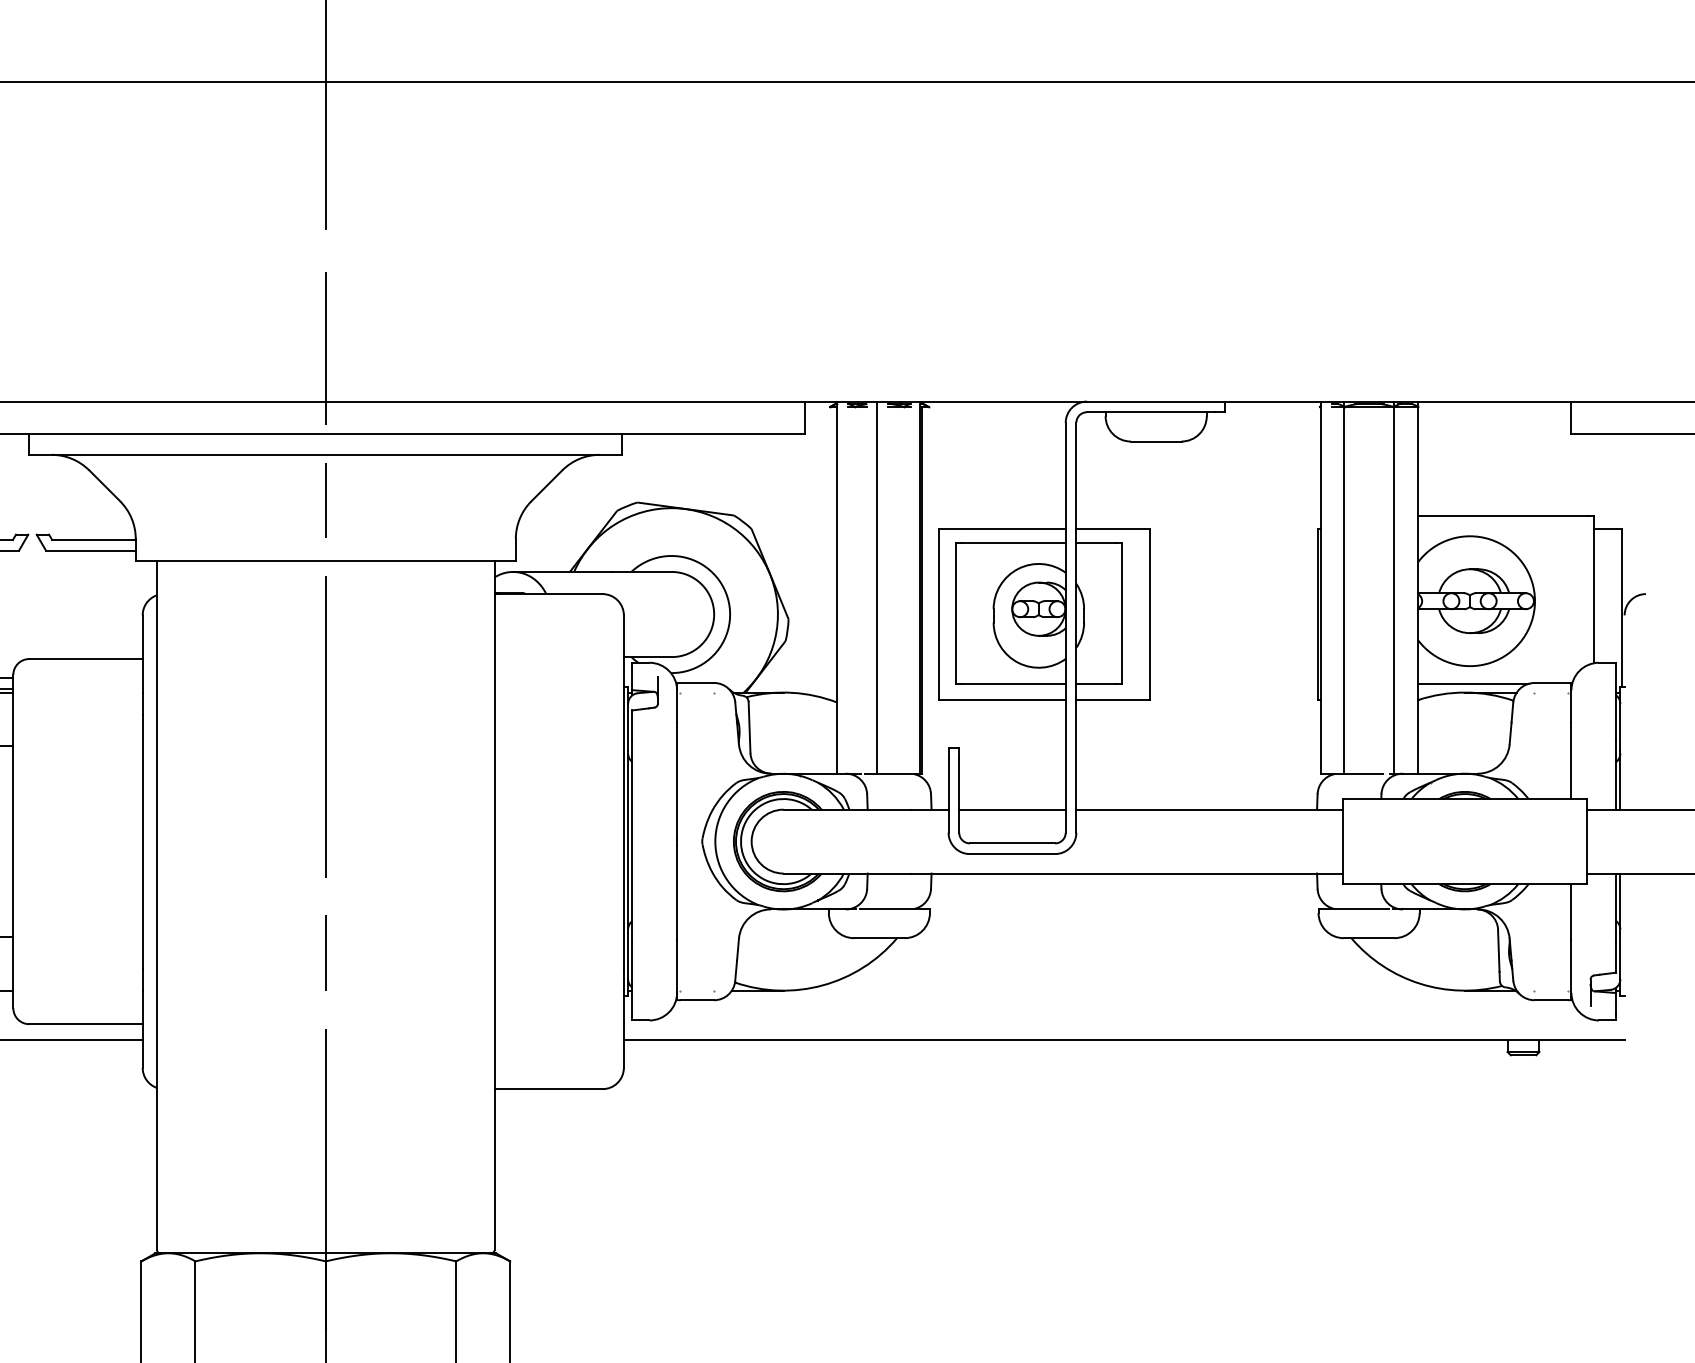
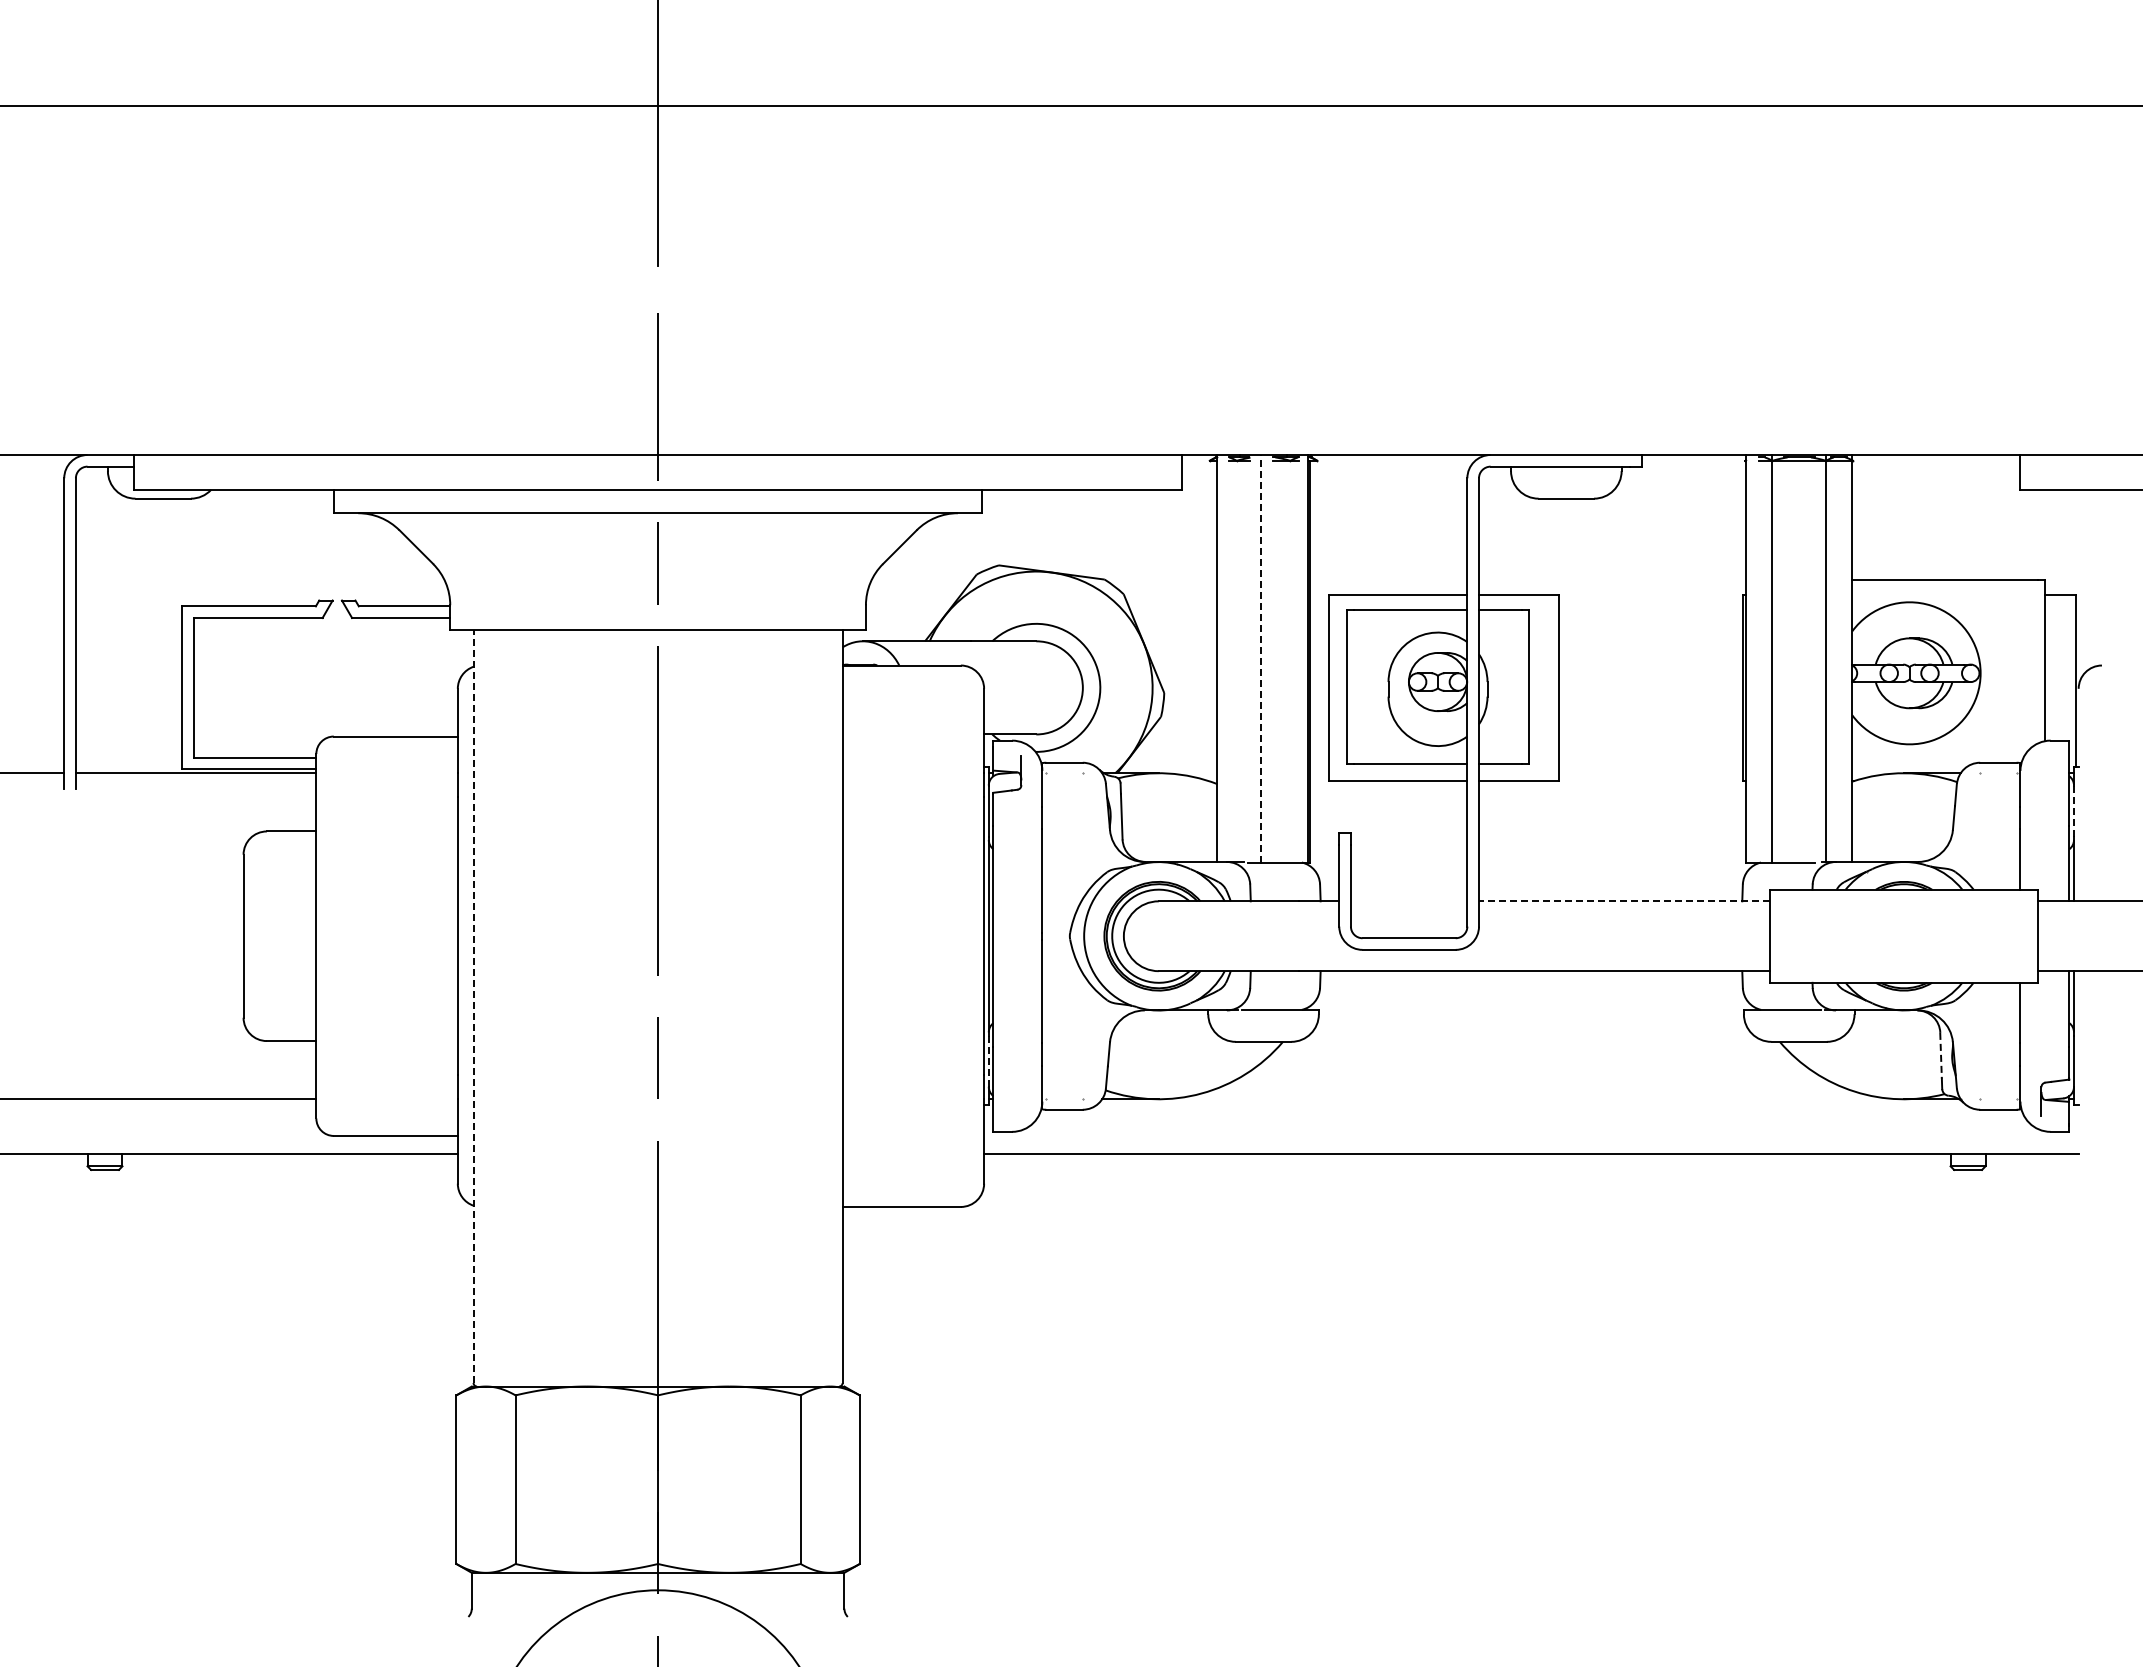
line: (876, 587) -> (1260, 658), solid -> dashed
line: (1472, 683) -> (1912, 763), removed
line: (1620, 727) -> (2074, 811), solid -> dashed
line: (1011, 809) -> (1408, 901), removed
line: (1209, 809) -> (1624, 901), solid -> dashed
line: (157, 905) -> (473, 1006), solid -> dashed
line: (1499, 950) -> (1941, 1055), solid -> dashed
line: (627, 956) -> (988, 1061), solid -> dashed

